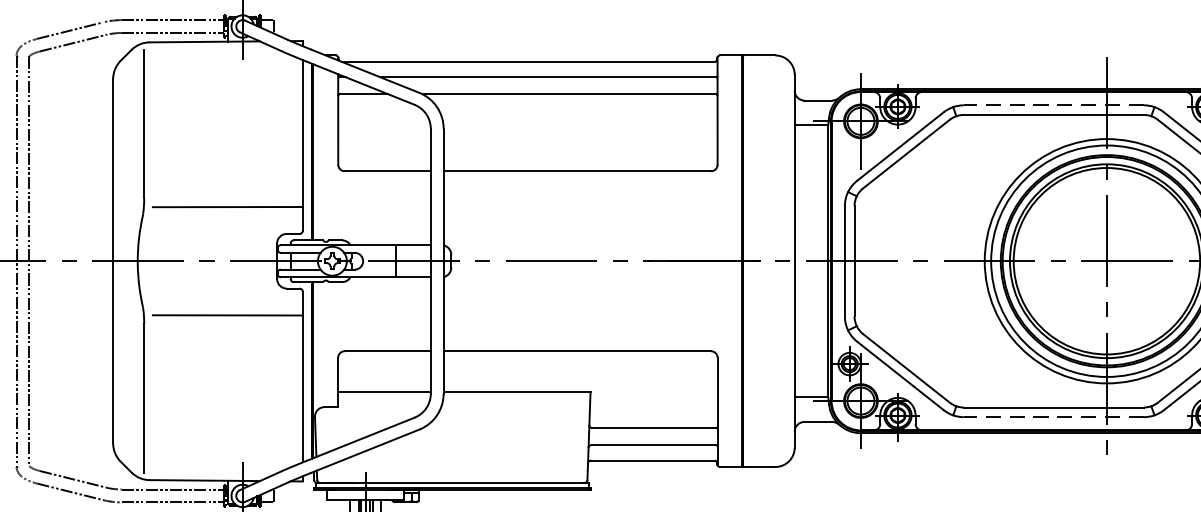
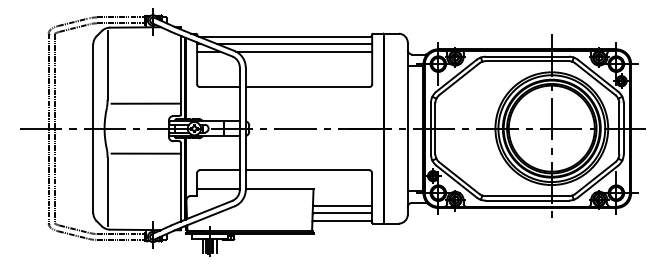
line: (1054, 104) -> (527, 56), dashed -> solid
line: (1054, 416) -> (527, 200), dashed -> solid

